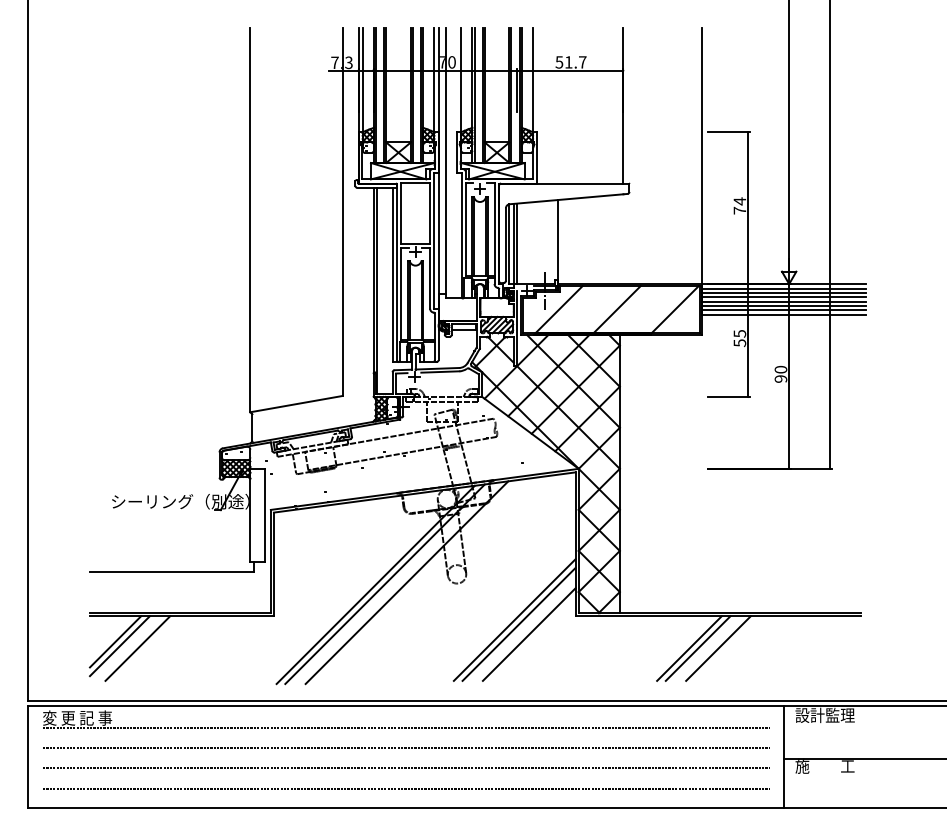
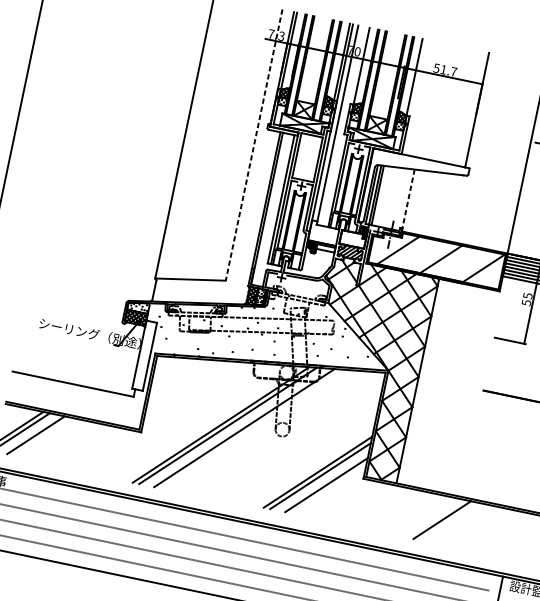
line: (342, 212) -> (253, 145), solid -> dashed
line: (558, 242) -> (408, 200), solid -> dashed
line: (697, 648) -> (448, 521), removed
line: (718, 648) -> (463, 524), removed

